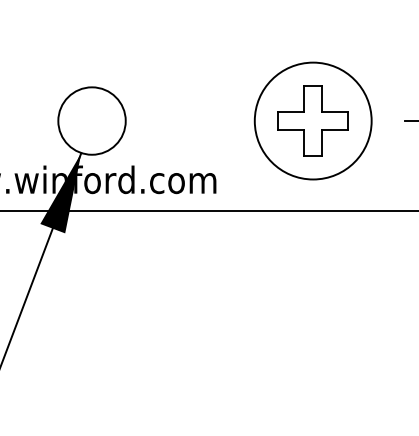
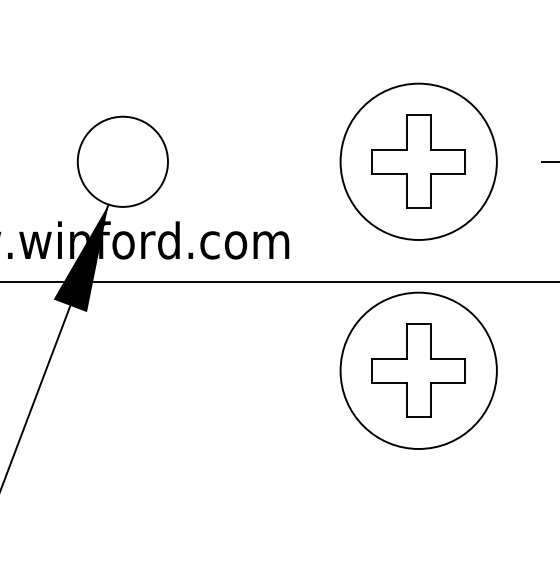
part: (313, 277) -> (418, 370), added

